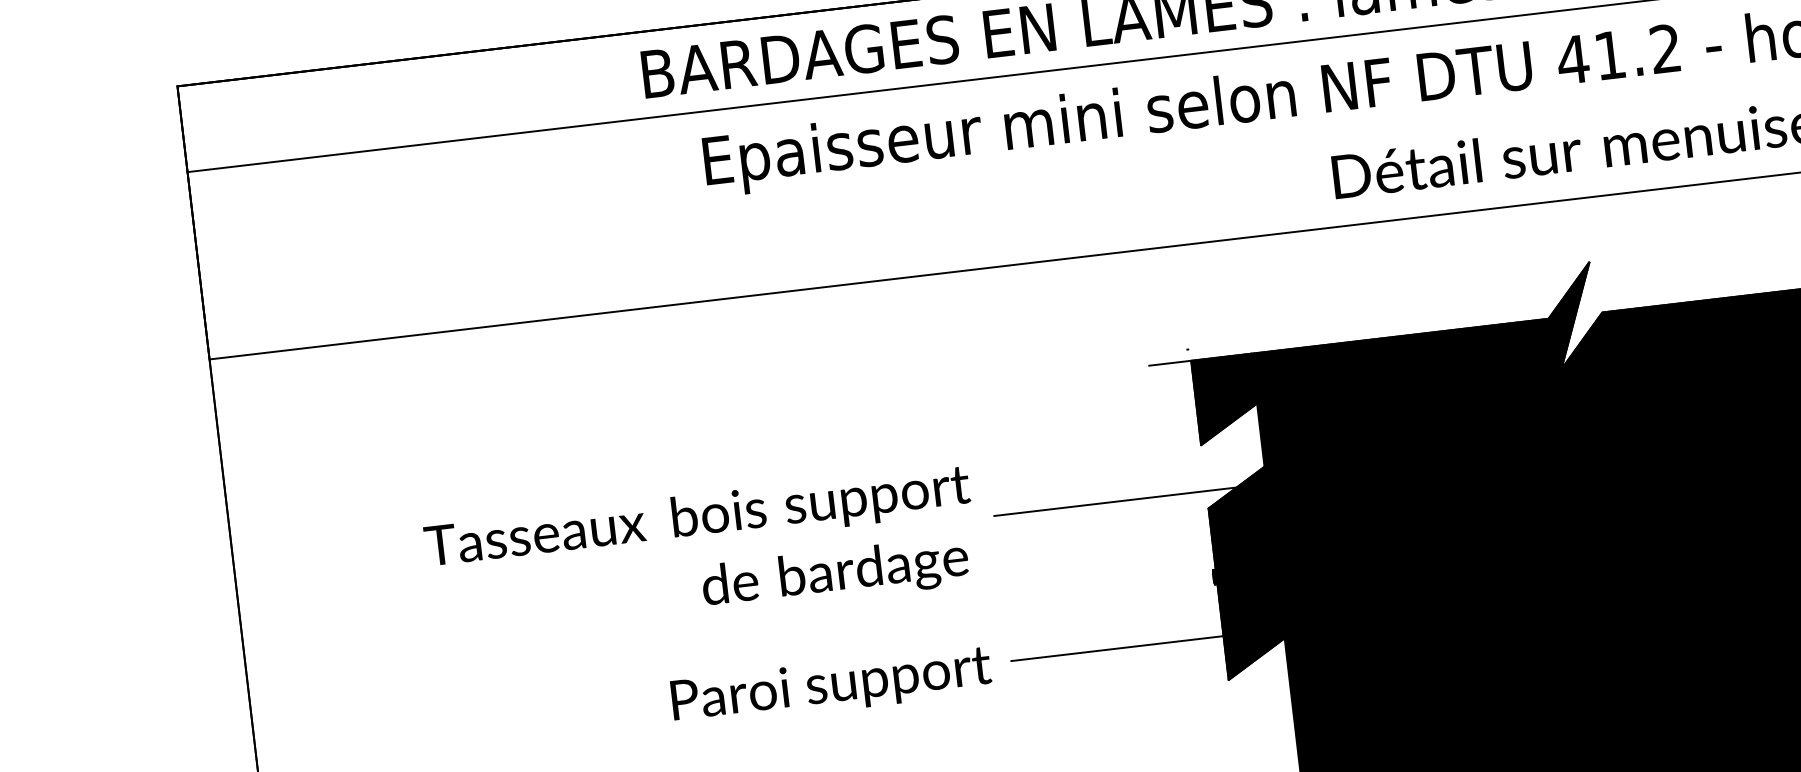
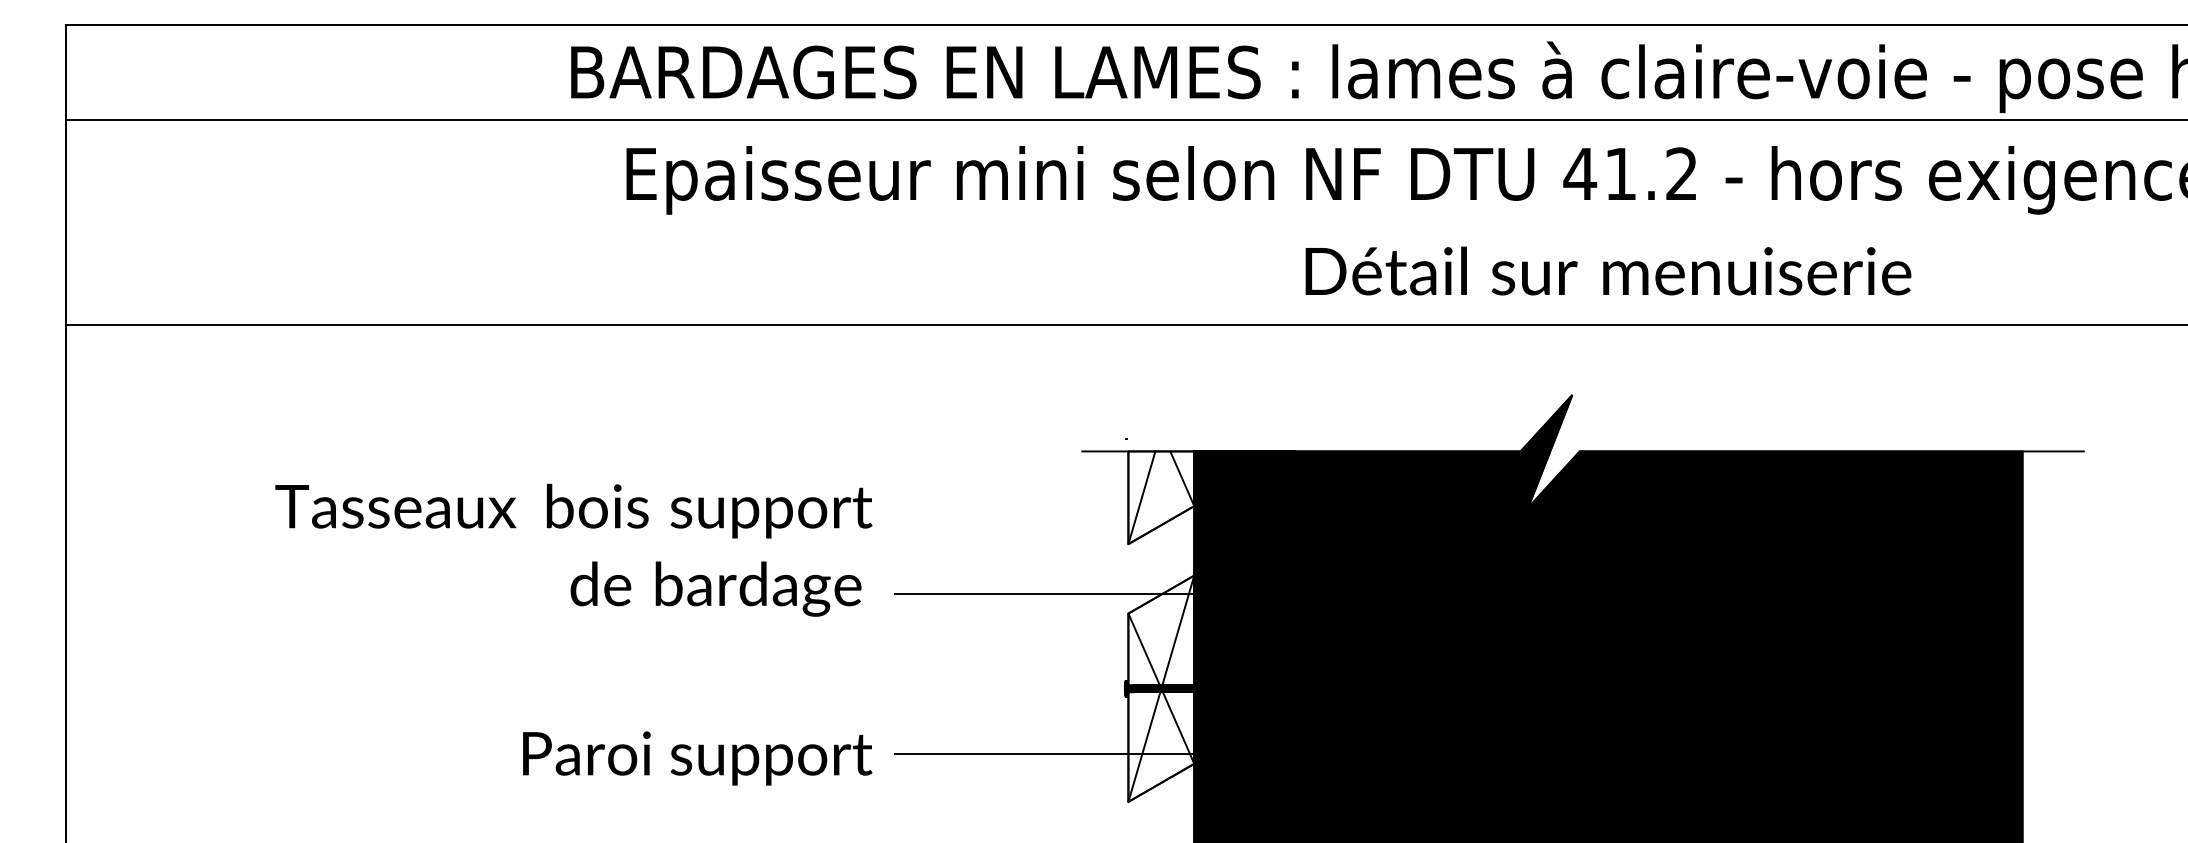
fill: (1226, 399) -> (1161, 497), removed
text: (701, 554) -> (573, 549), moved
fill: (1246, 573) -> (1161, 688), removed

